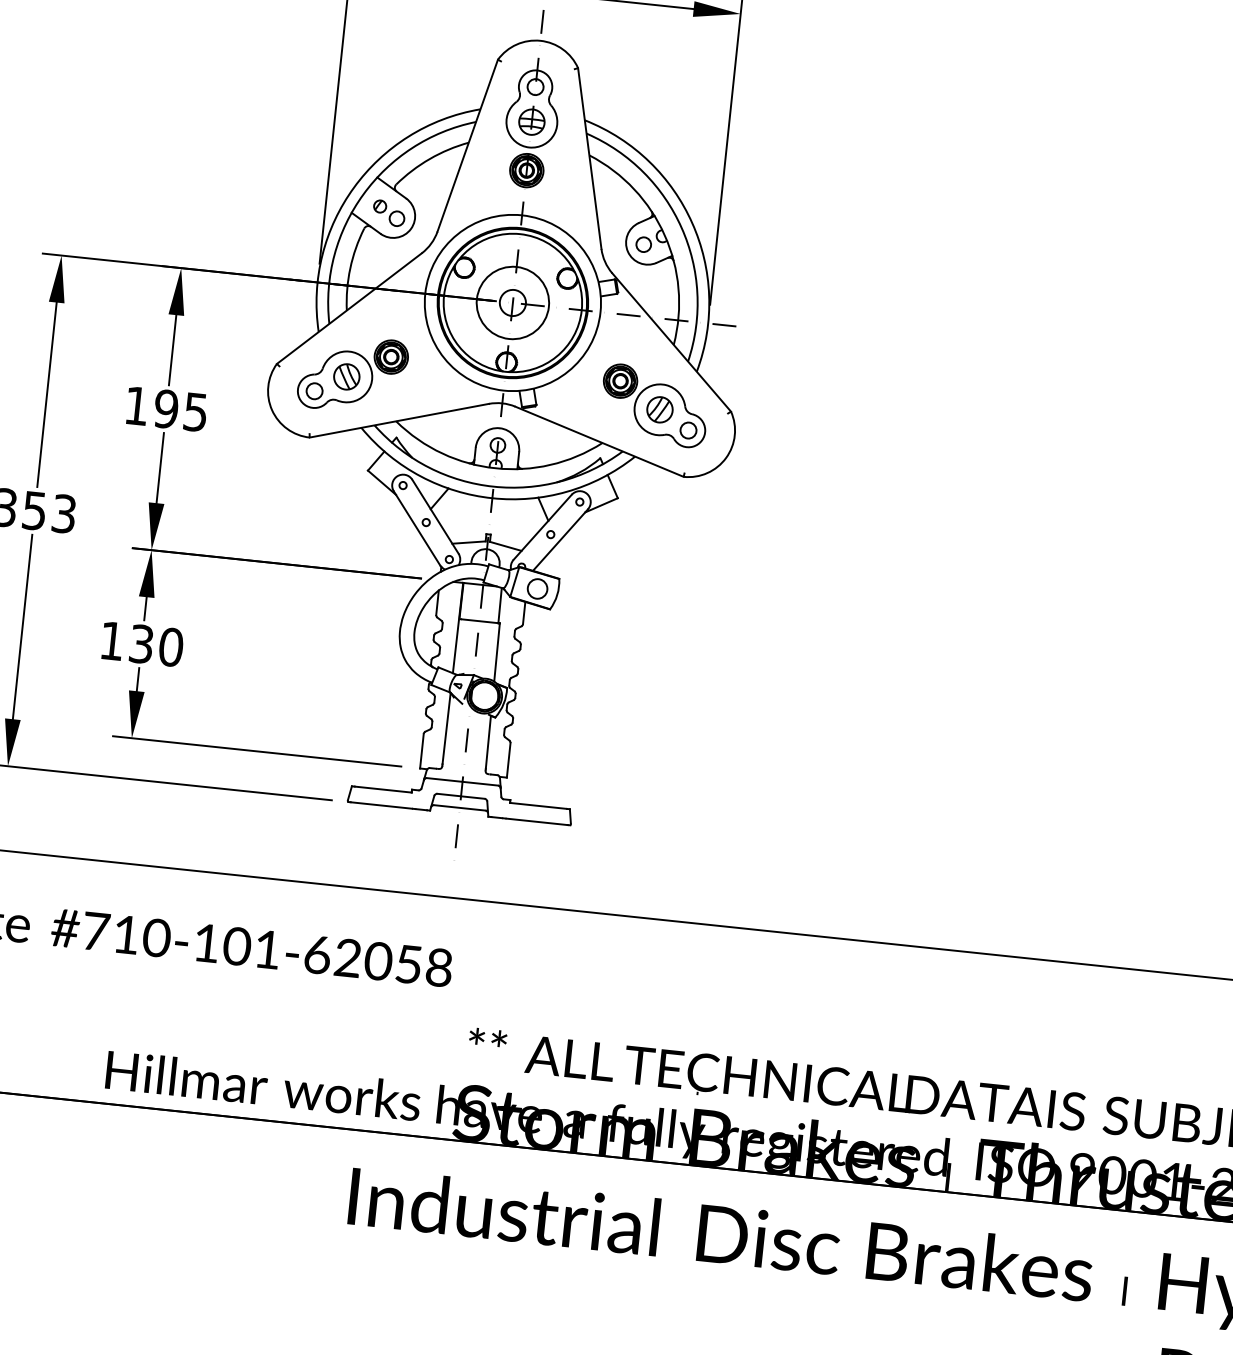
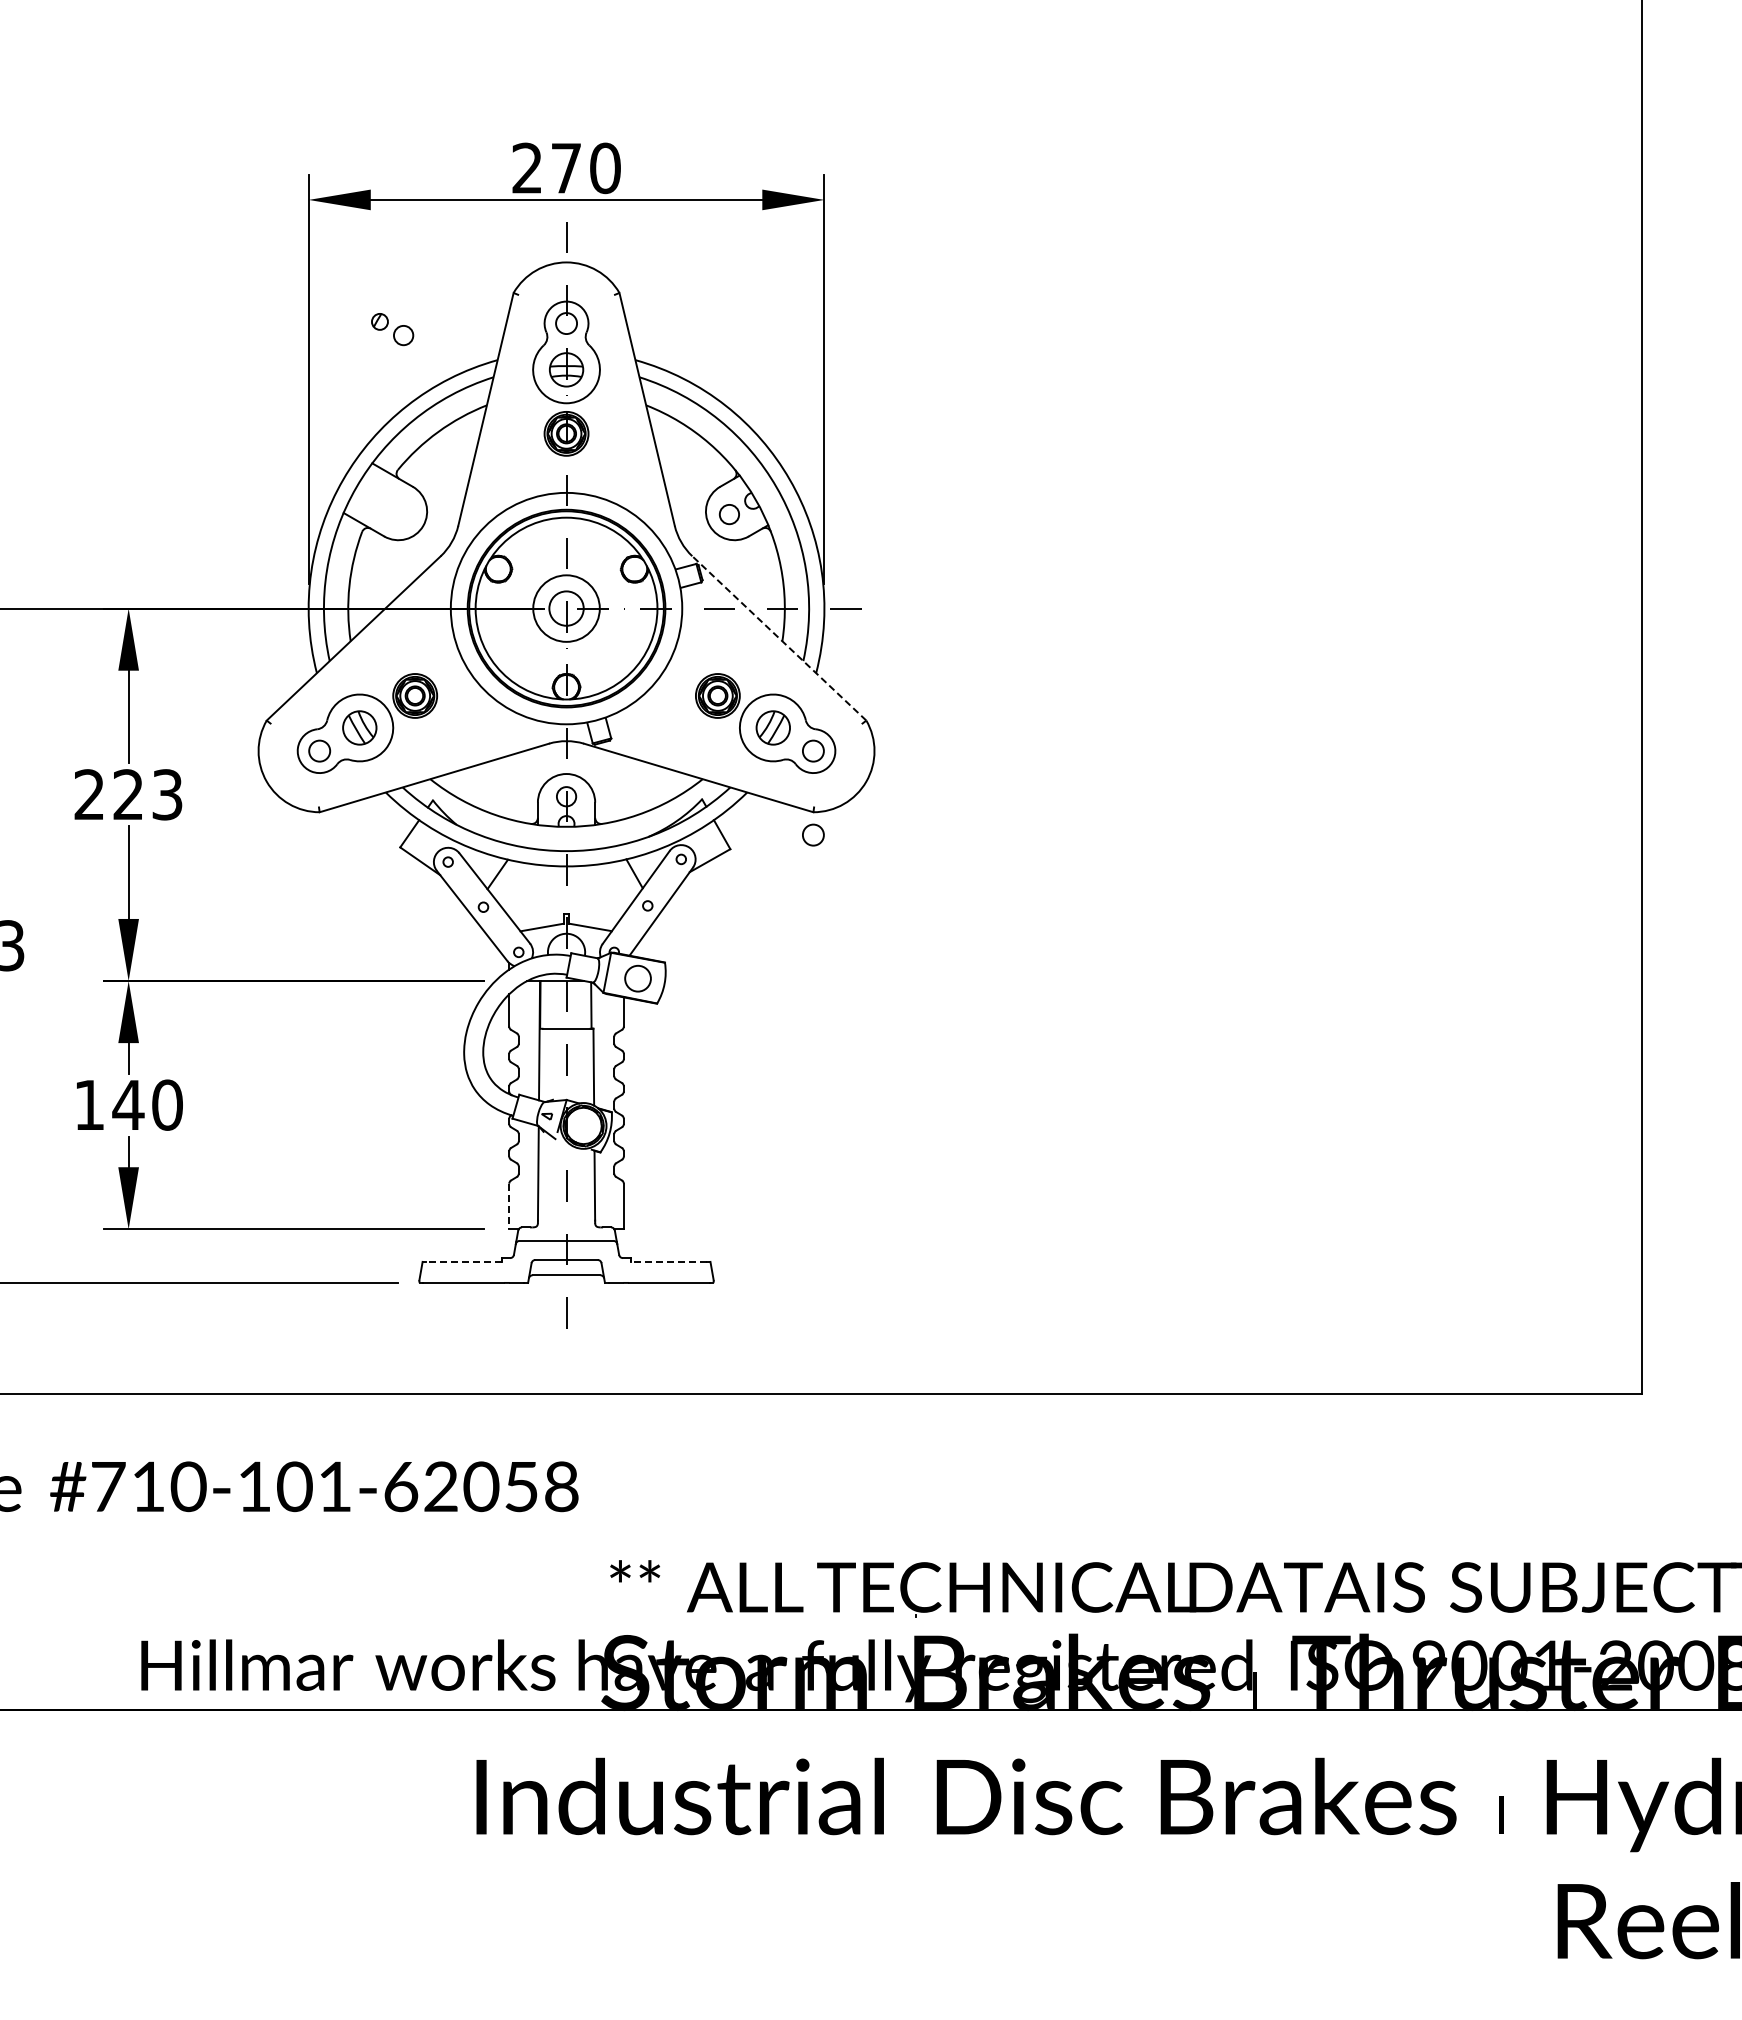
part: (389, 213) -> (392, 329), moved
circle: (512, 302) -> (566, 608), size x0.7
line: (671, 342) -> (779, 638), solid -> dashed
text: (166, 408) -> (128, 794), 195 -> 223
circle: (681, 493) -> (813, 834), added
text: (141, 643) -> (128, 1104), 130 -> 140
line: (422, 751) -> (509, 1206), solid -> dashed
line: (383, 789) -> (464, 1261), solid -> dashed
line: (538, 805) -> (669, 1261), solid -> dashed

